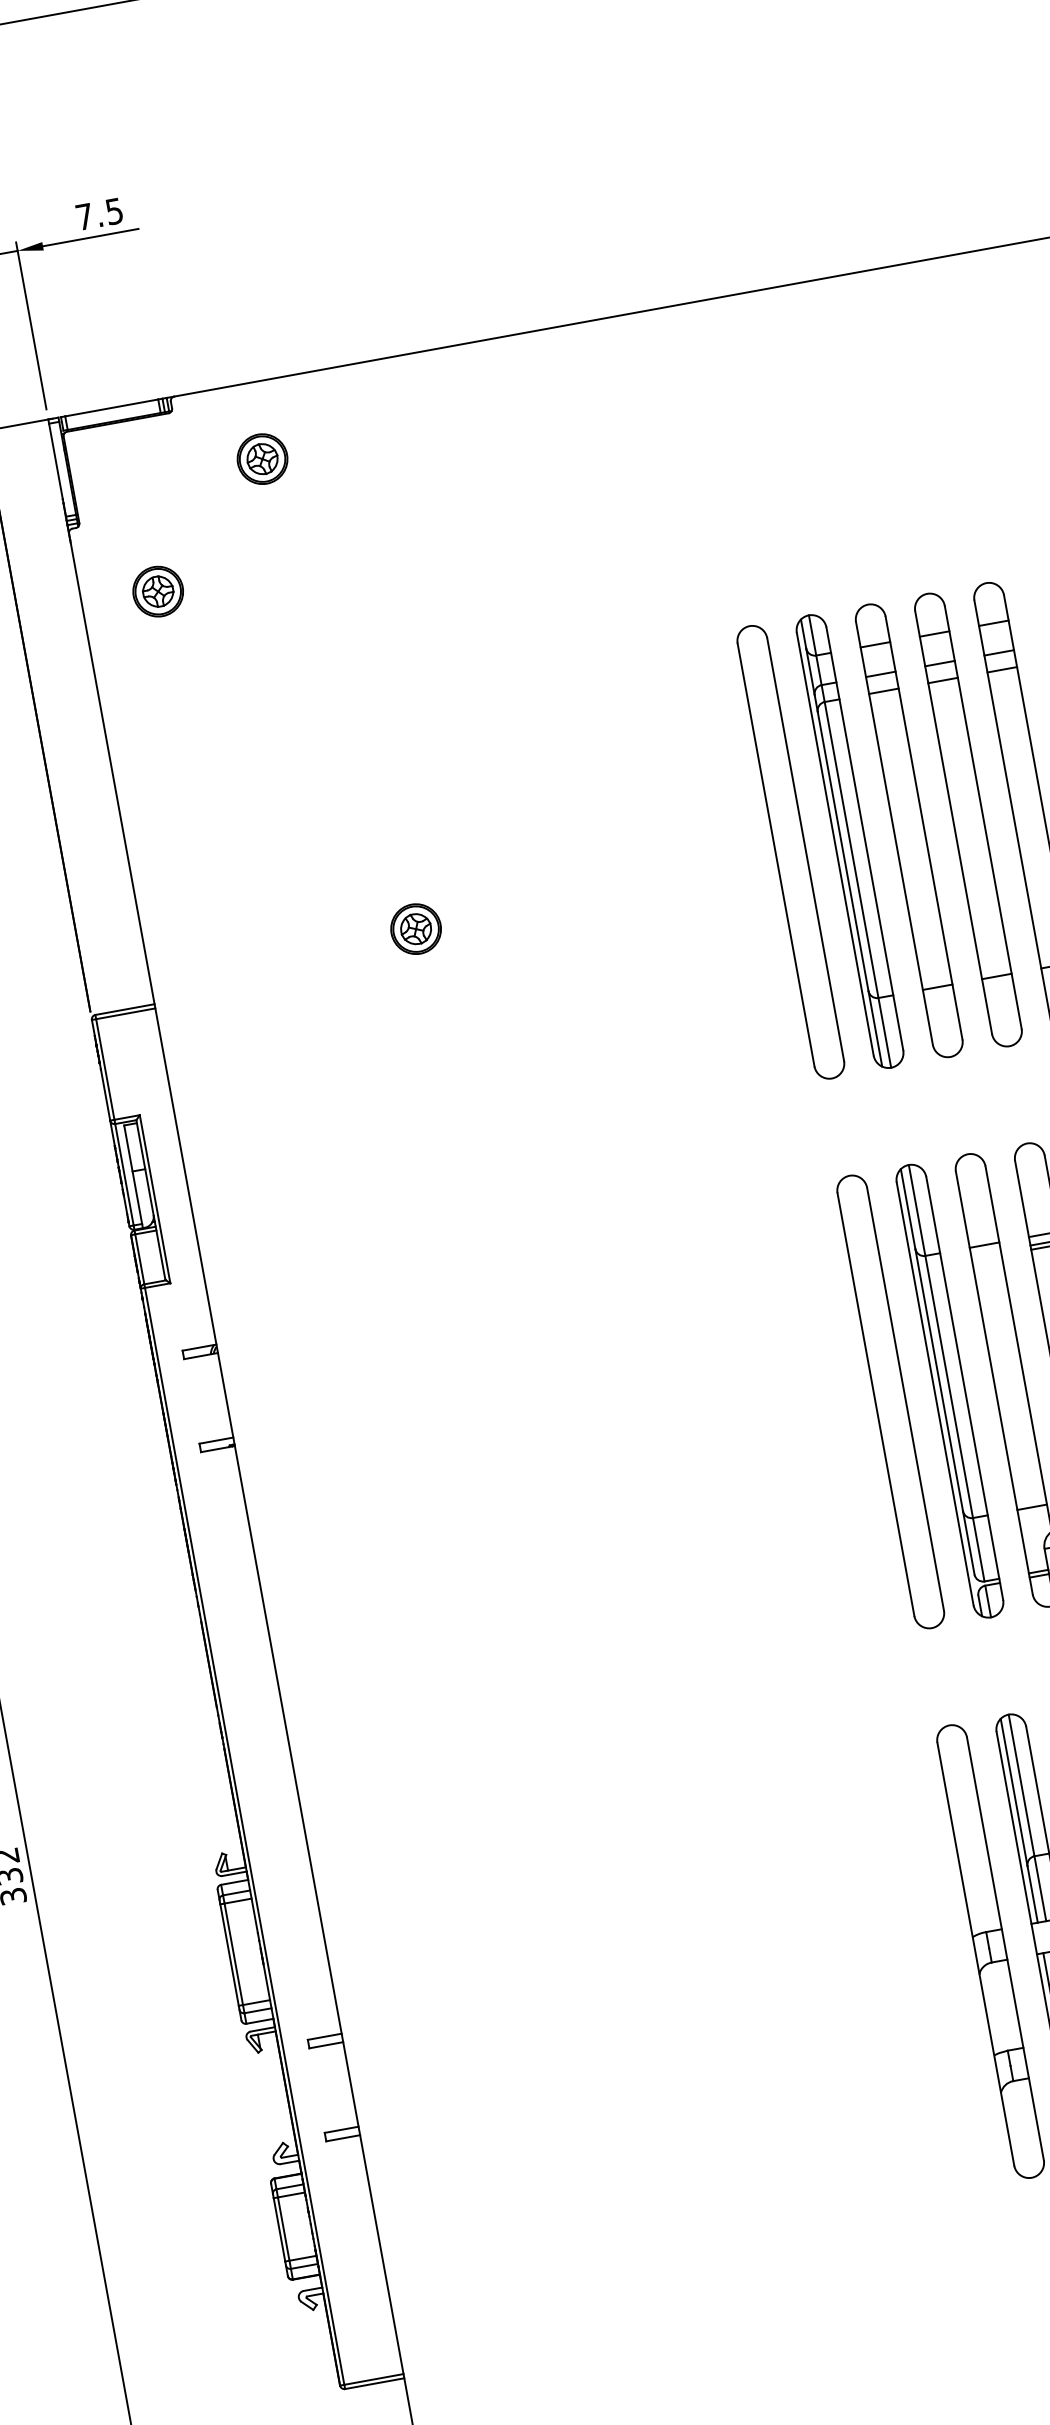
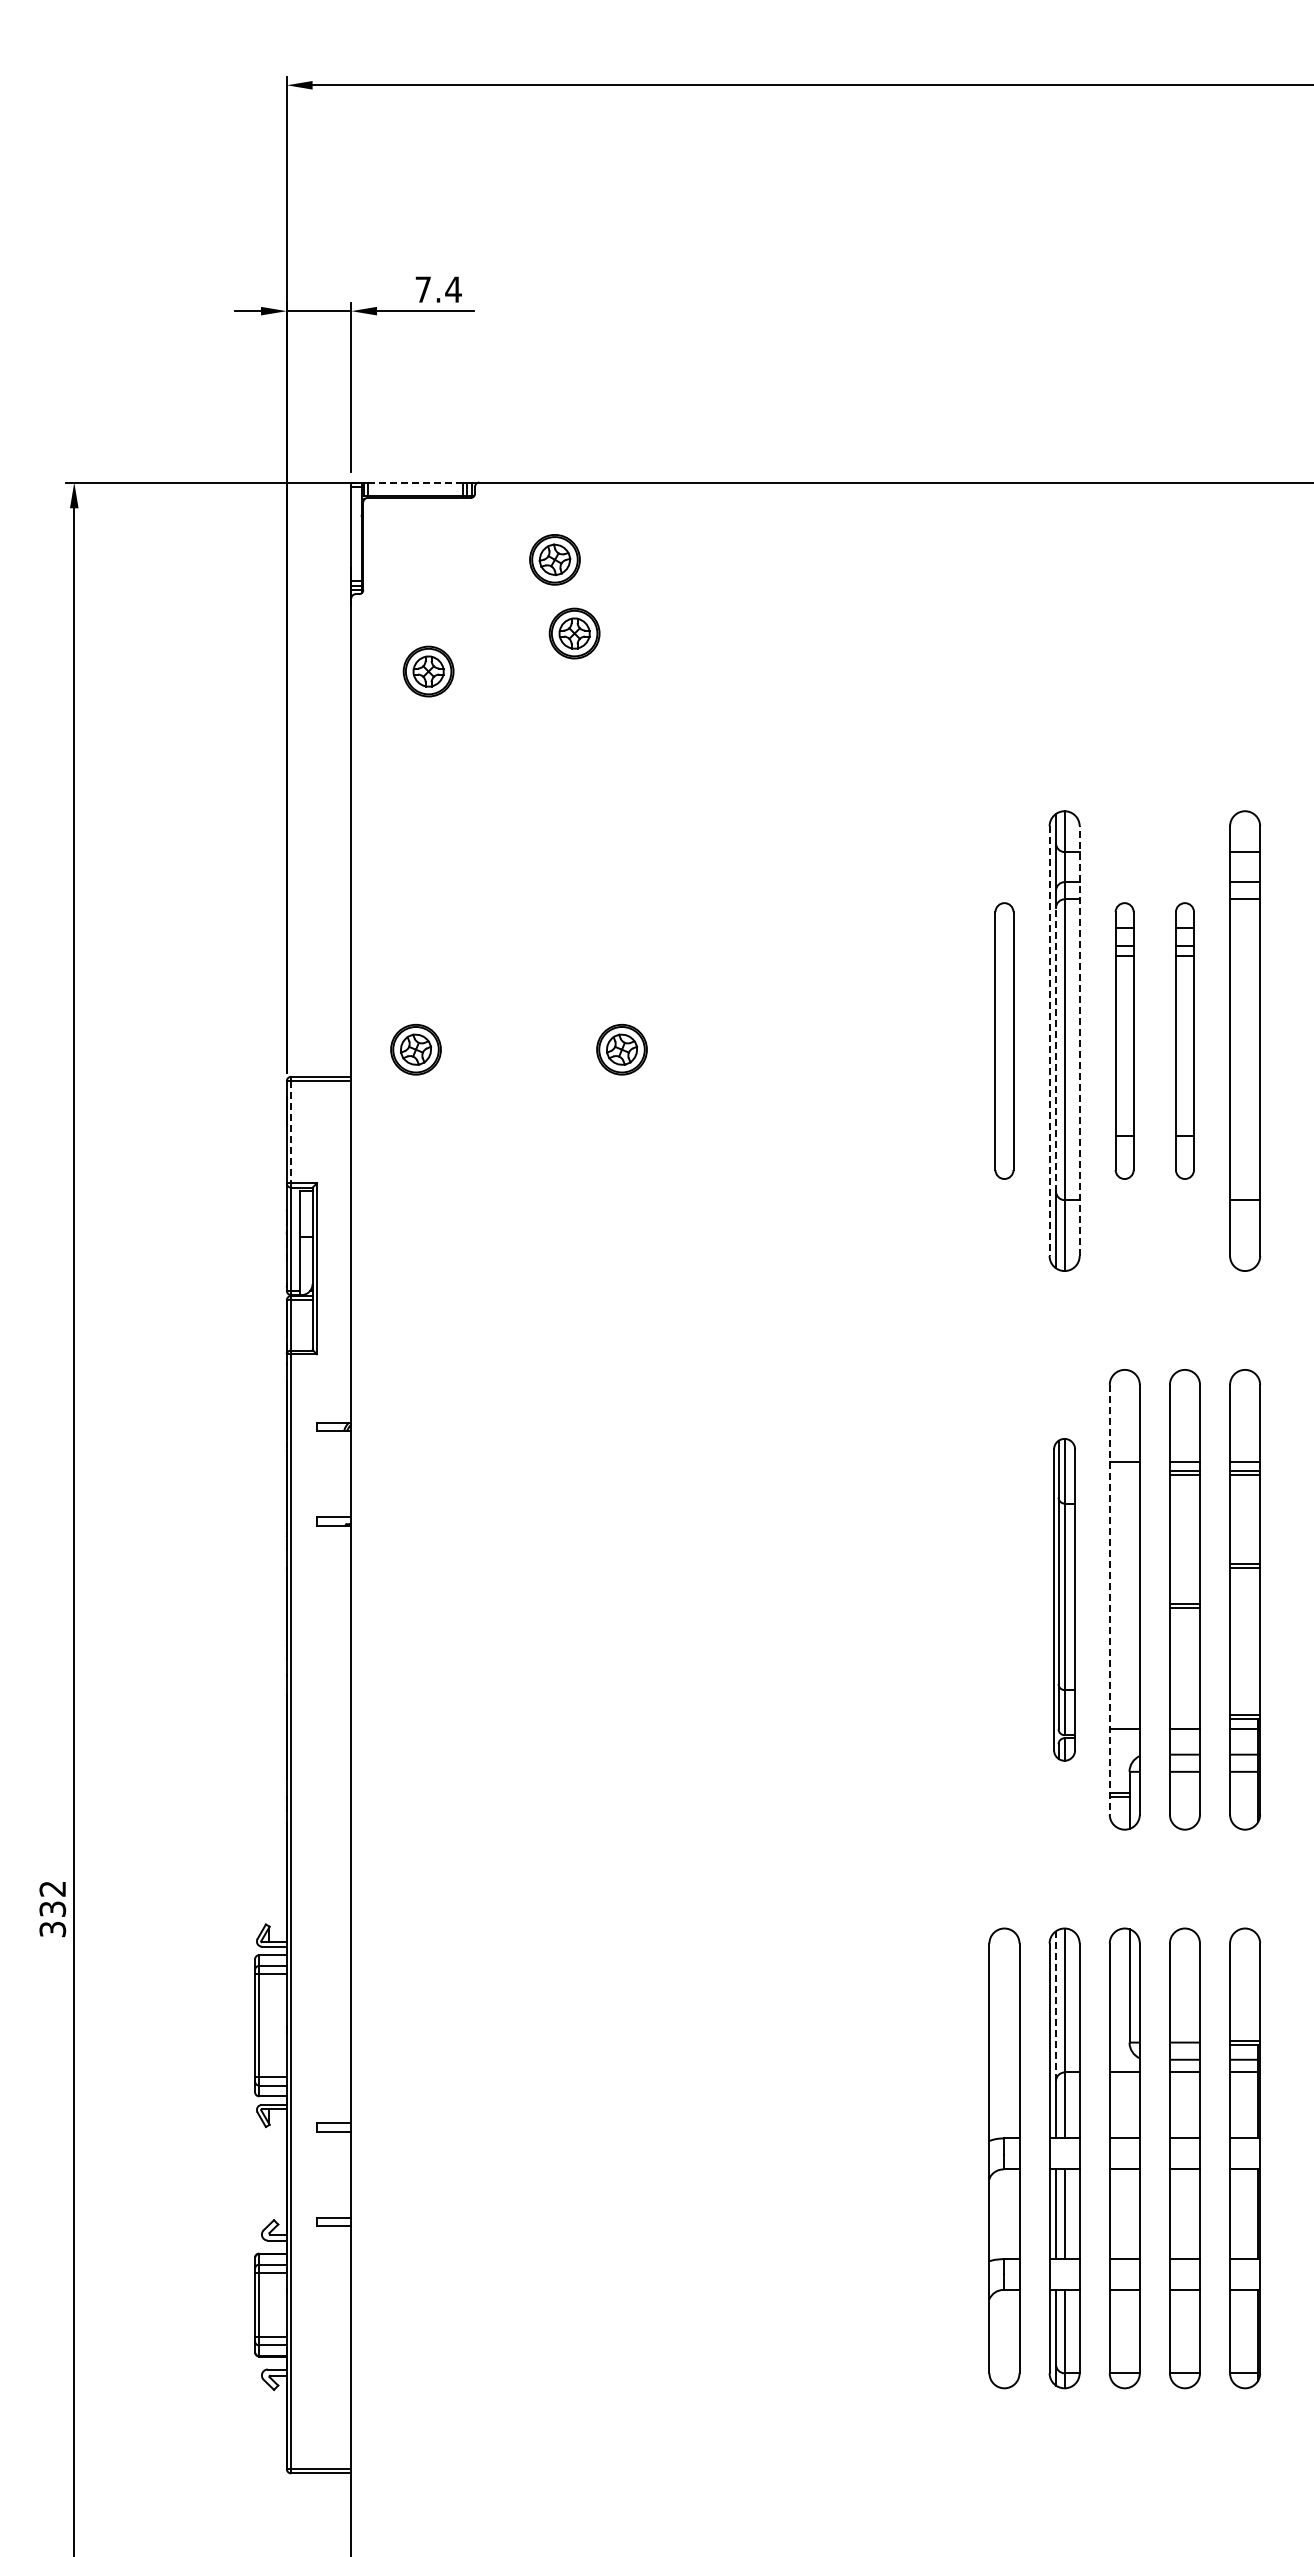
text: (114, 211) -> (453, 289), 7.5 -> 7.4
line: (112, 407) -> (416, 482), solid -> dashed
part: (294, 528) -> (574, 633), added
part: (967, 819) -> (1184, 1040), size x0.6
part: (908, 830) -> (1124, 1040), size x0.6
line: (864, 839) -> (1079, 1041), solid -> dashed
line: (835, 844) -> (1049, 1041), solid -> dashed
part: (790, 851) -> (1004, 1040), size x0.6
line: (843, 851) -> (1056, 1049), solid -> dashed
part: (212, 965) -> (415, 1049), added
line: (105, 1069) -> (291, 1132), solid -> dashed
line: (994, 1382) -> (1109, 1599), solid -> dashed
part: (949, 1390) -> (1064, 1599), size x0.7
part: (890, 1401) -> (1004, 1599), removed
line: (1014, 1792) -> (1056, 2006), solid -> dashed

